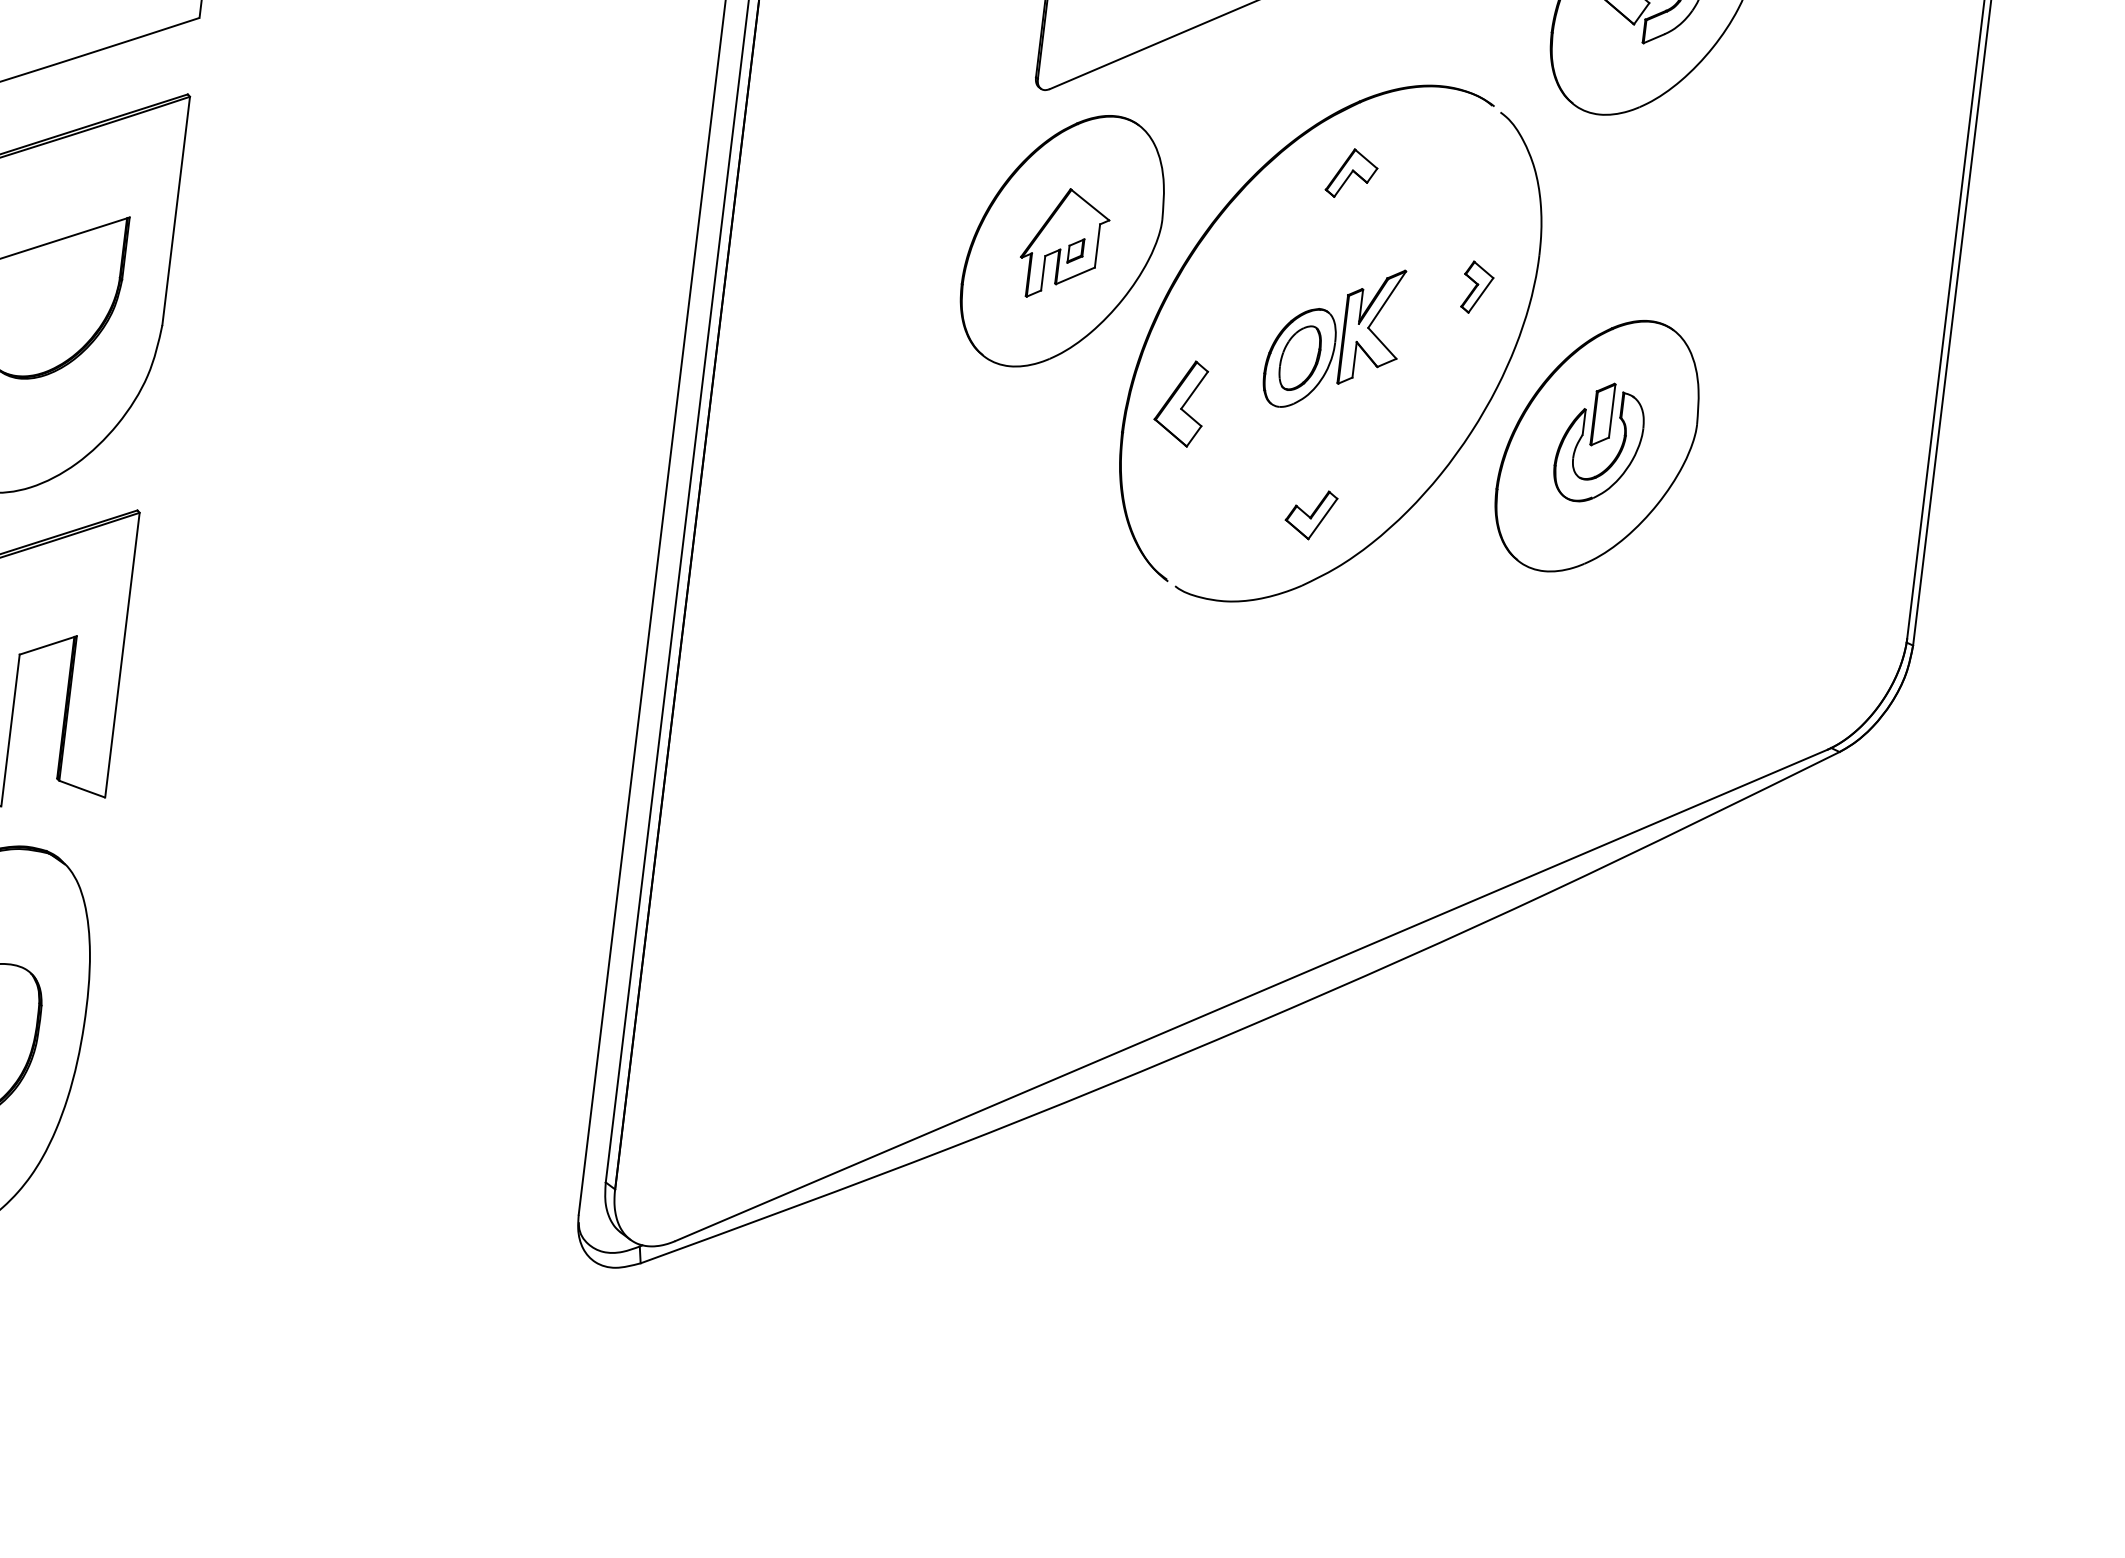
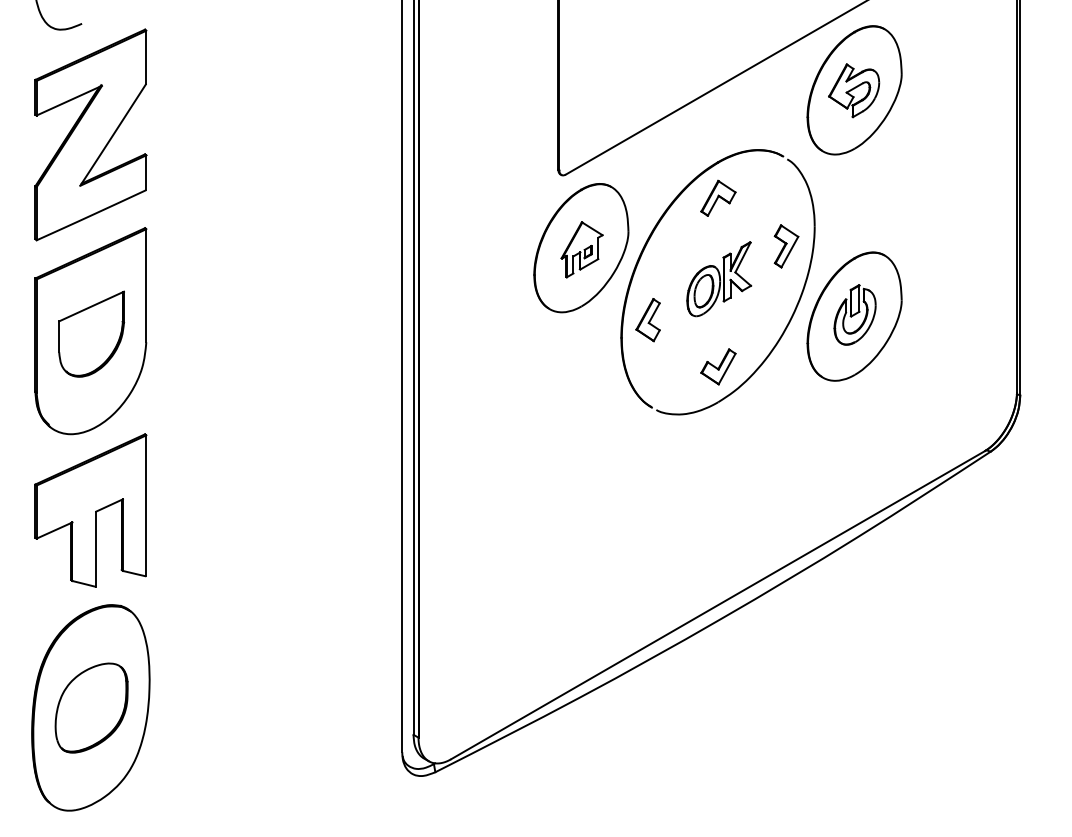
part: (1352, 172) -> (718, 197), size x1.43
part: (1477, 288) -> (786, 246), size x1.67
part: (1311, 513) -> (718, 366), size x1.43

